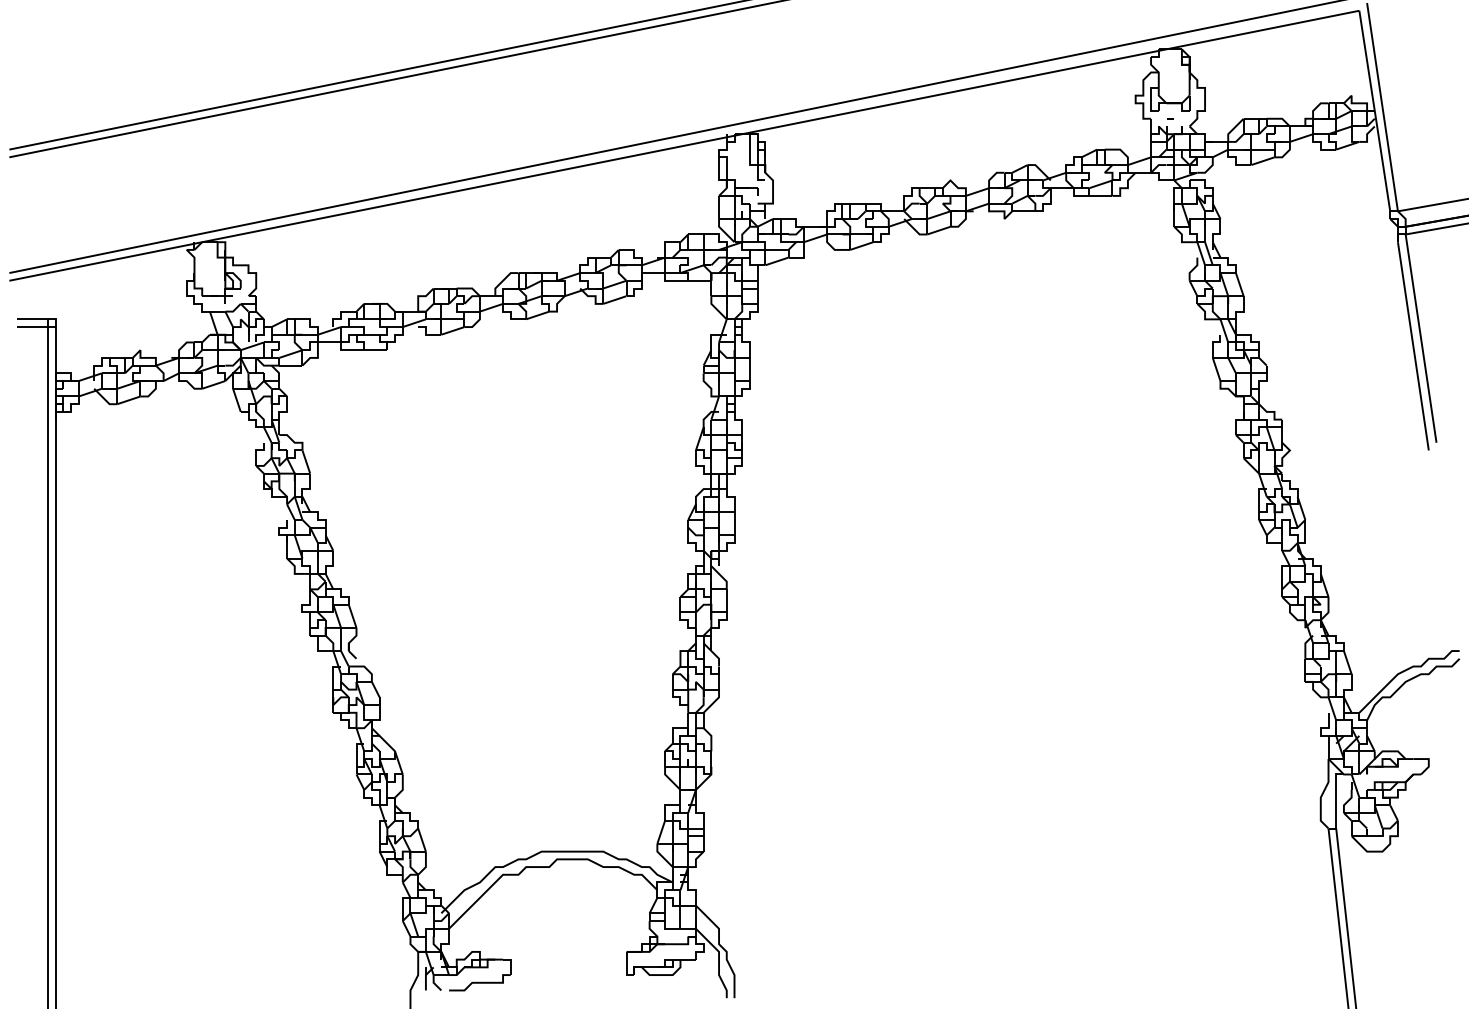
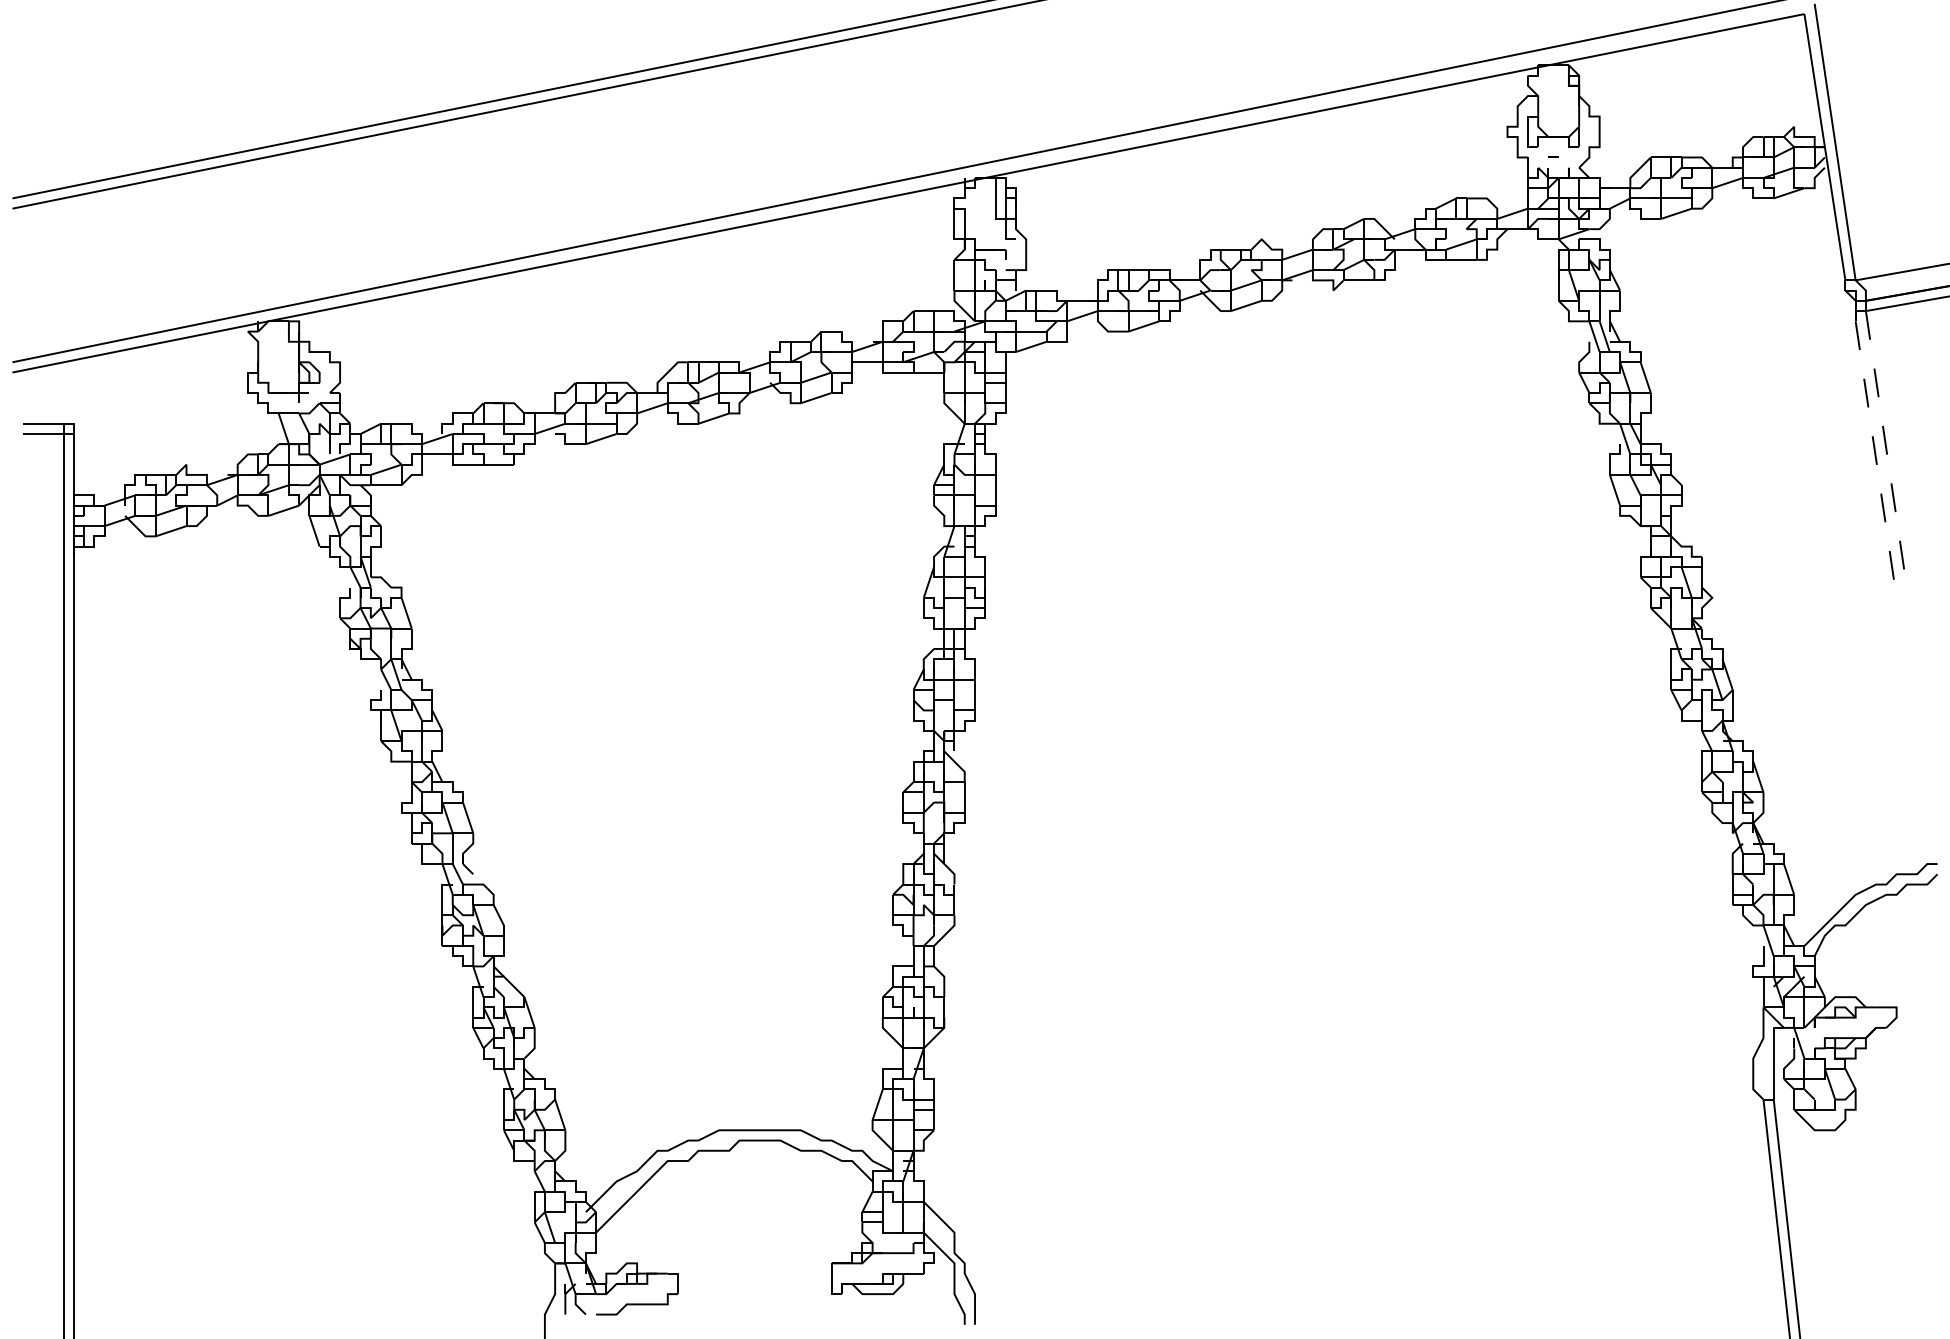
line: (1421, 339) -> (1886, 450), solid -> dashed
line: (1413, 346) -> (1876, 459), solid -> dashed

